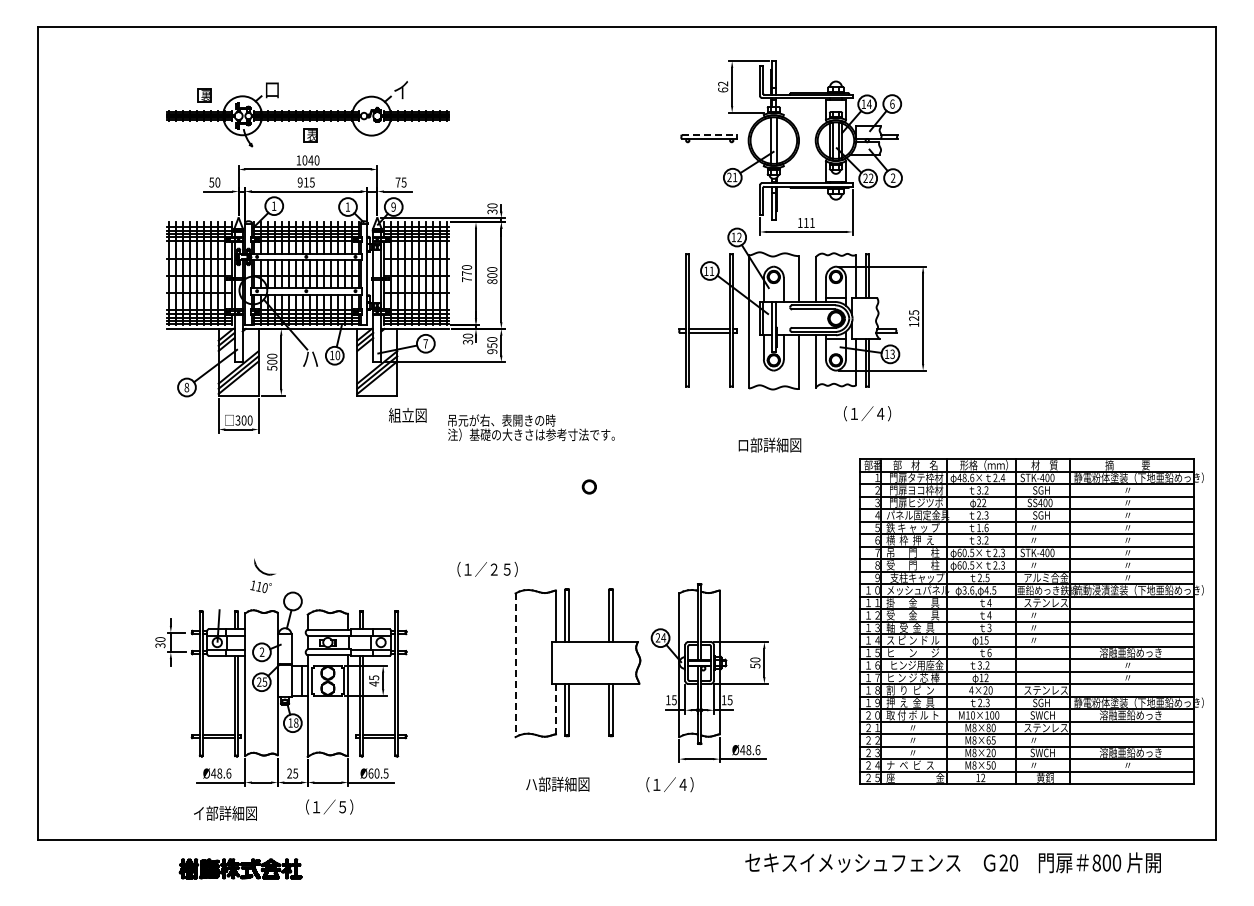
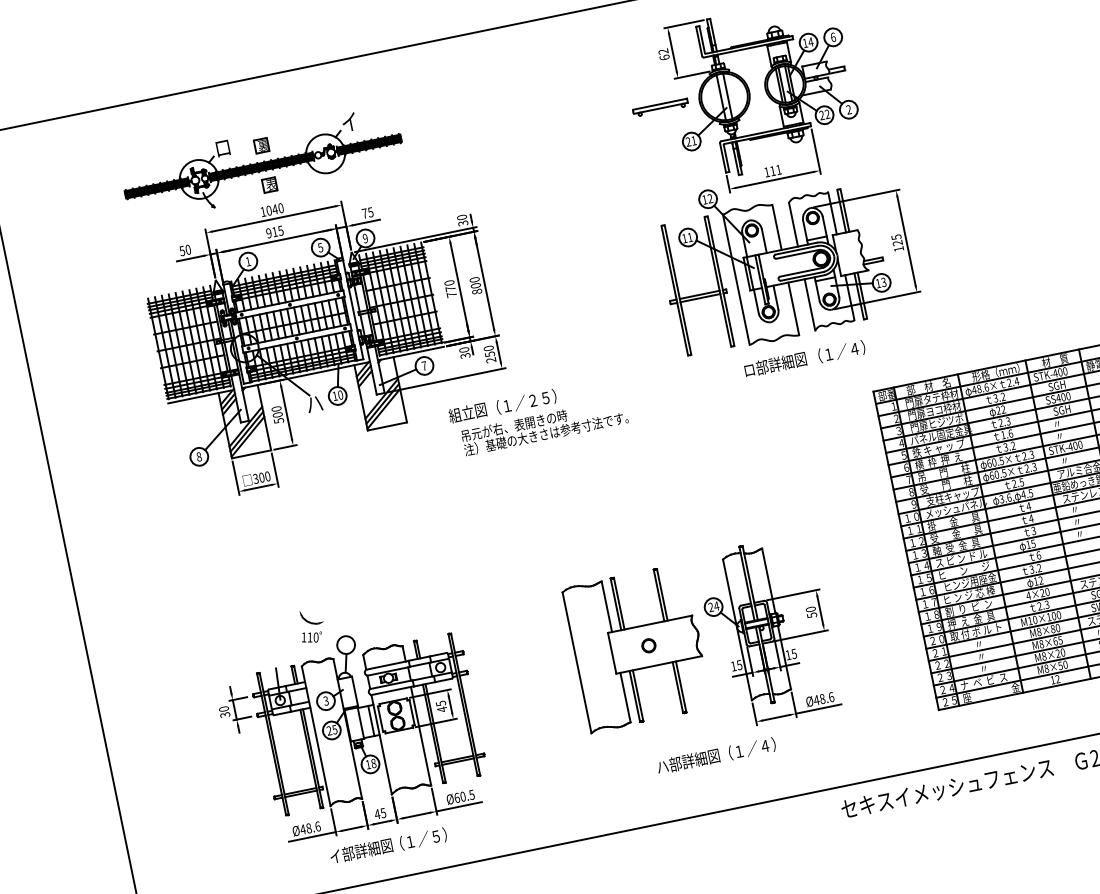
part: (204, 95) -> (261, 145), moved
line: (709, 134) -> (660, 103), dashed -> solid
text: (347, 206) -> (320, 247), 1 -> 5
text: (492, 351) -> (491, 360), 950 -> 250
text: (867, 413) -> (841, 351), moved
text: (407, 415) -> (467, 412), moved
text: (769, 444) -> (774, 364), moved
circle: (588, 486) -> (647, 645), moved
text: (487, 569) -> (526, 401), moved
text: (261, 653) -> (325, 702), 2 -> 3
line: (515, 665) -> (577, 663), dashed -> solid
line: (556, 709) -> (626, 697), dashed -> solid
text: (289, 773) -> (377, 814), 25 -> 45
text: (557, 784) -> (688, 761), moved
text: (225, 813) -> (361, 851), moved

